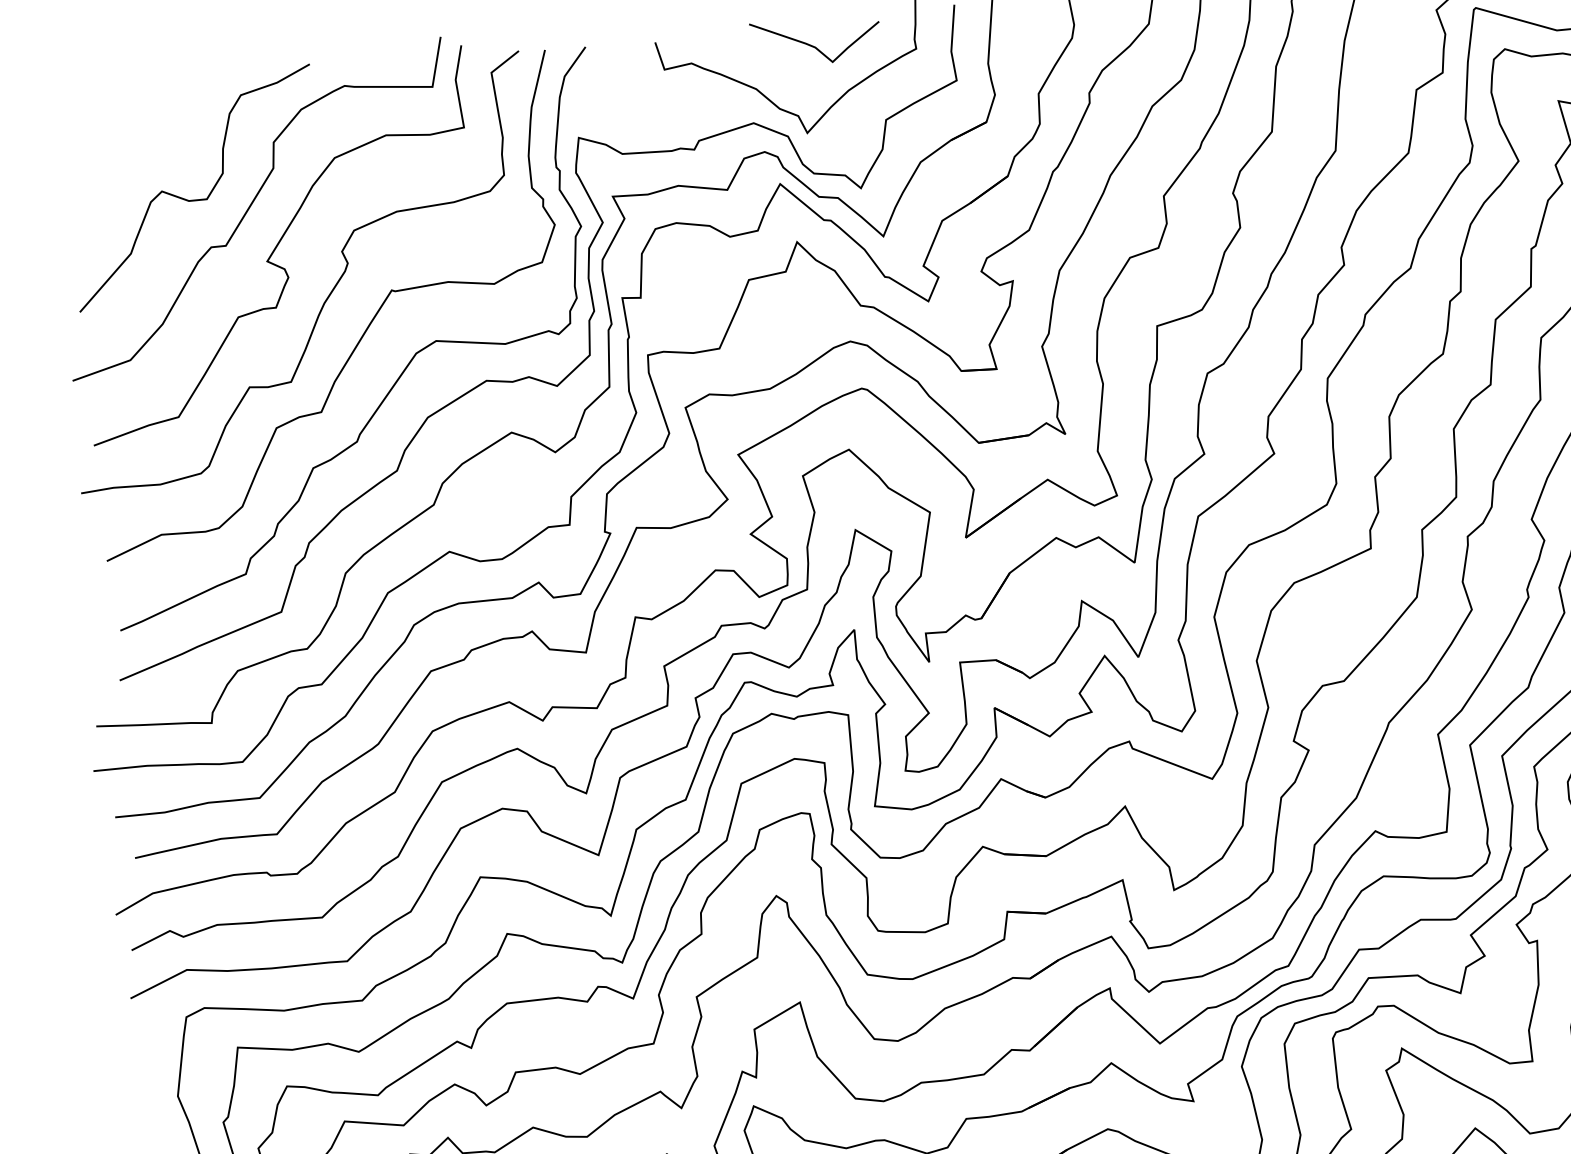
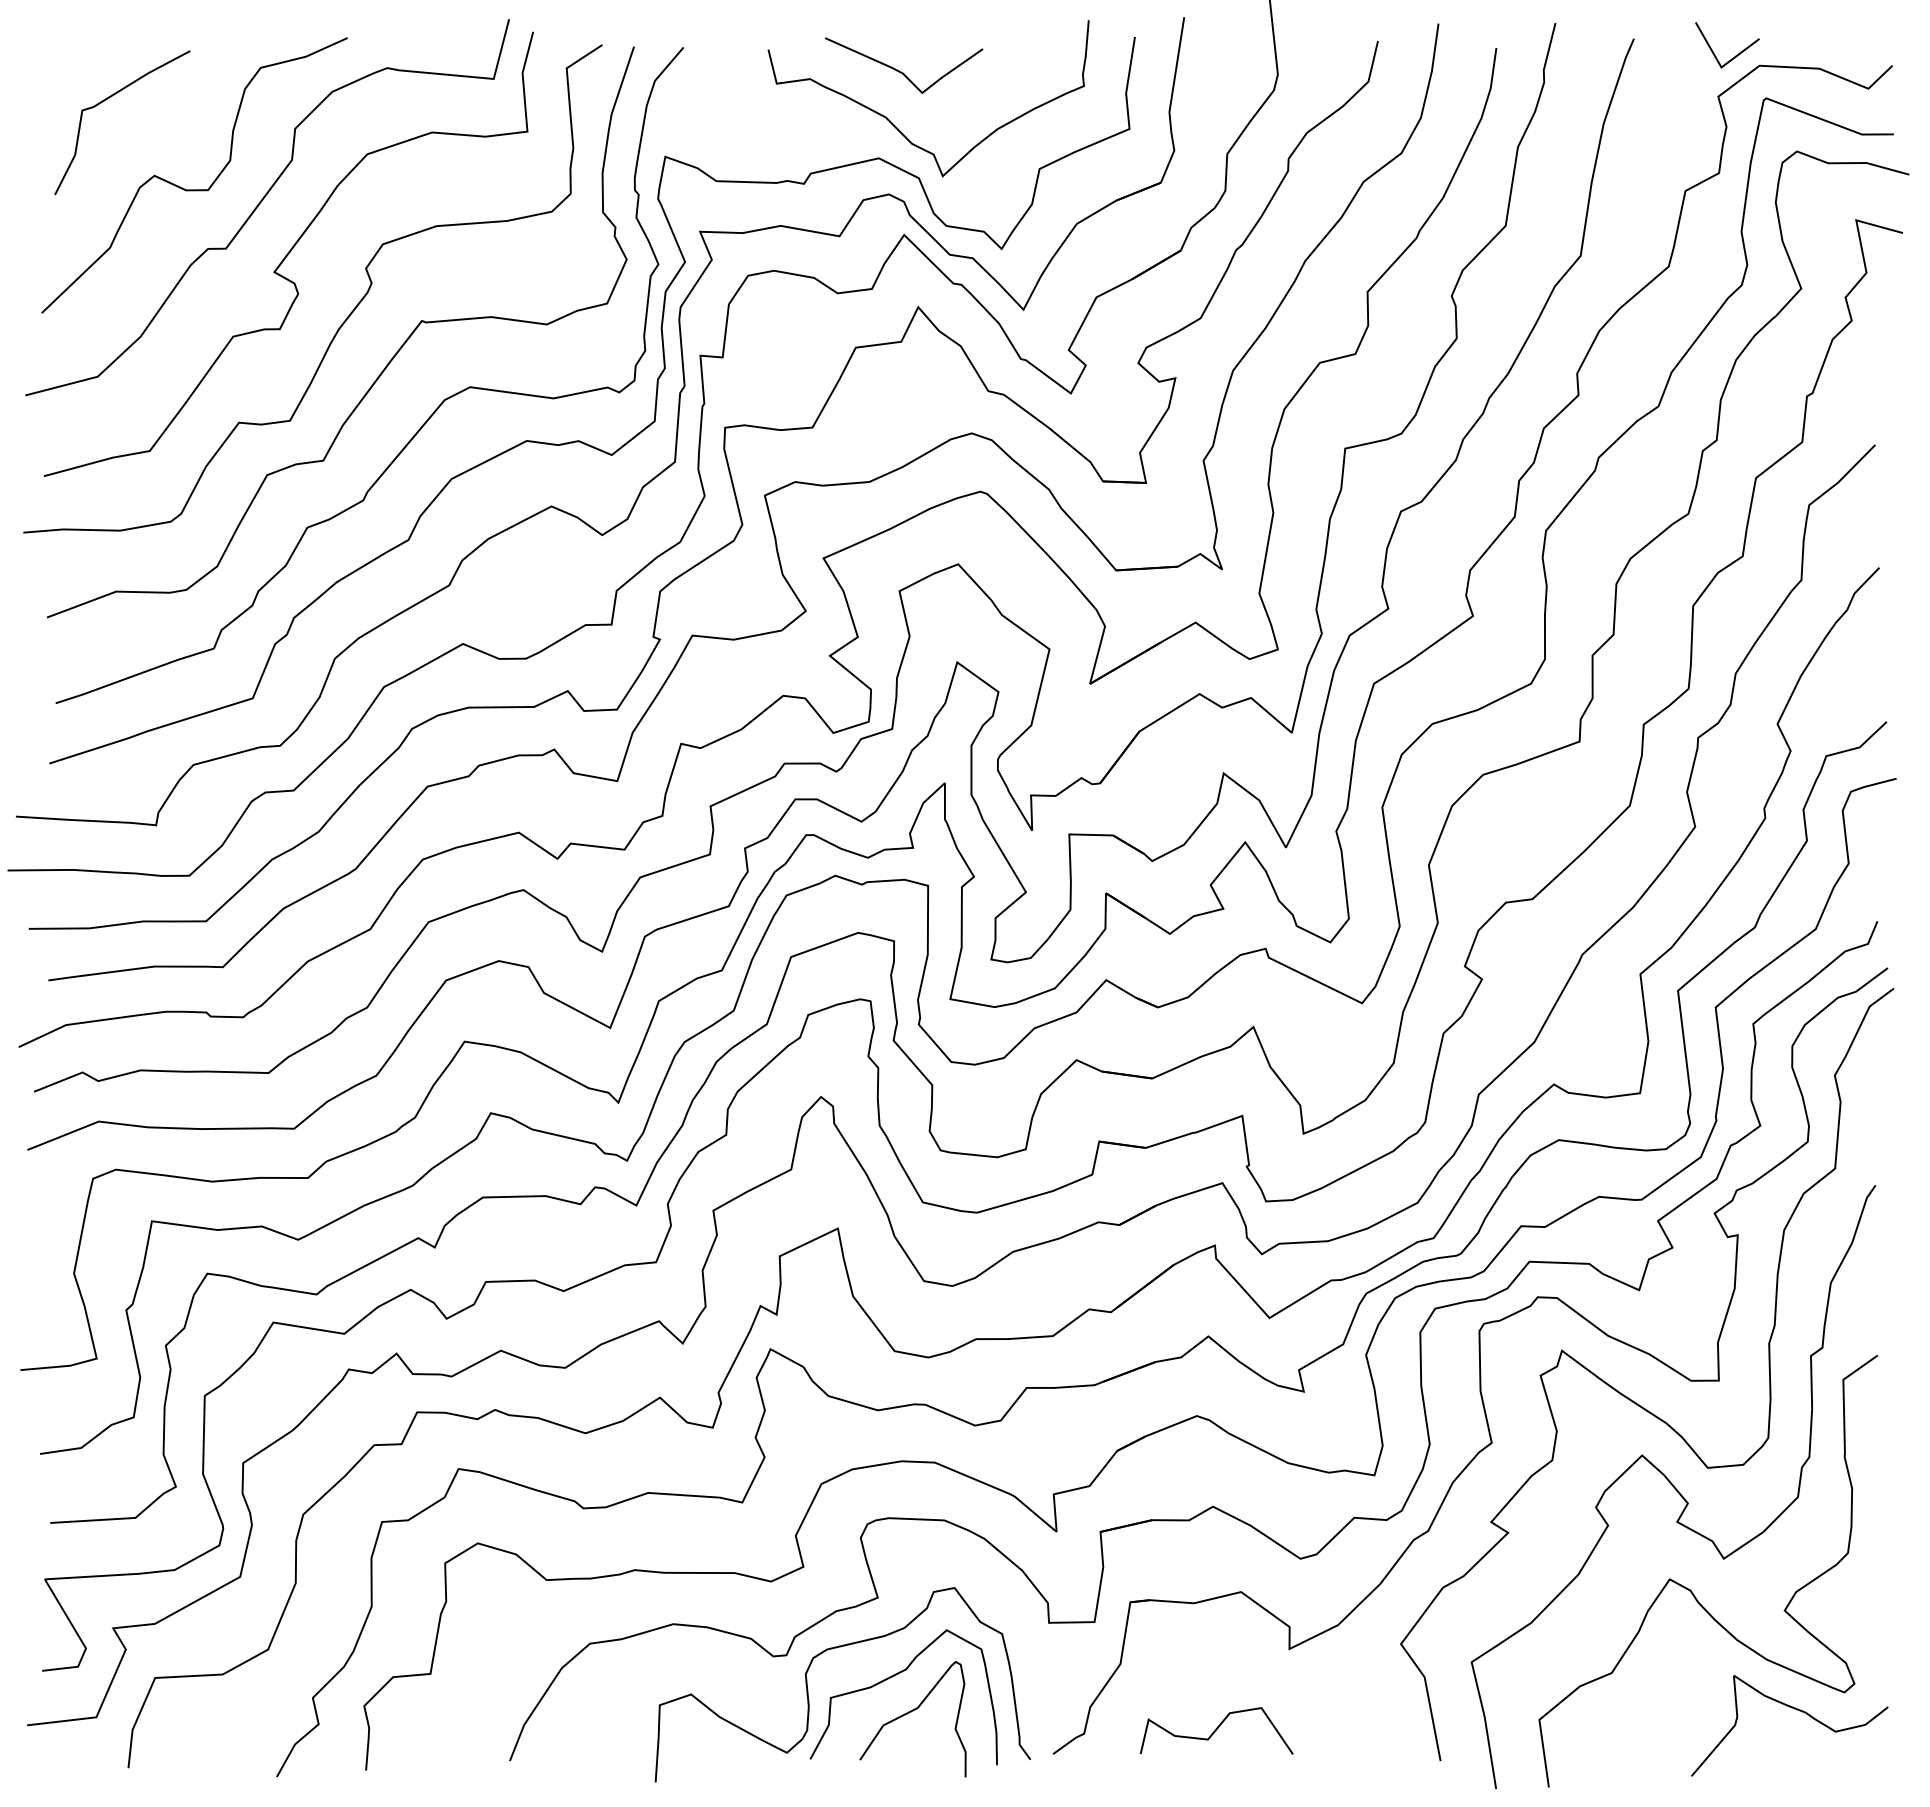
curve: (814, 46) -> (901, 71), moved
curve: (117, 133) -> (106, 100), added

